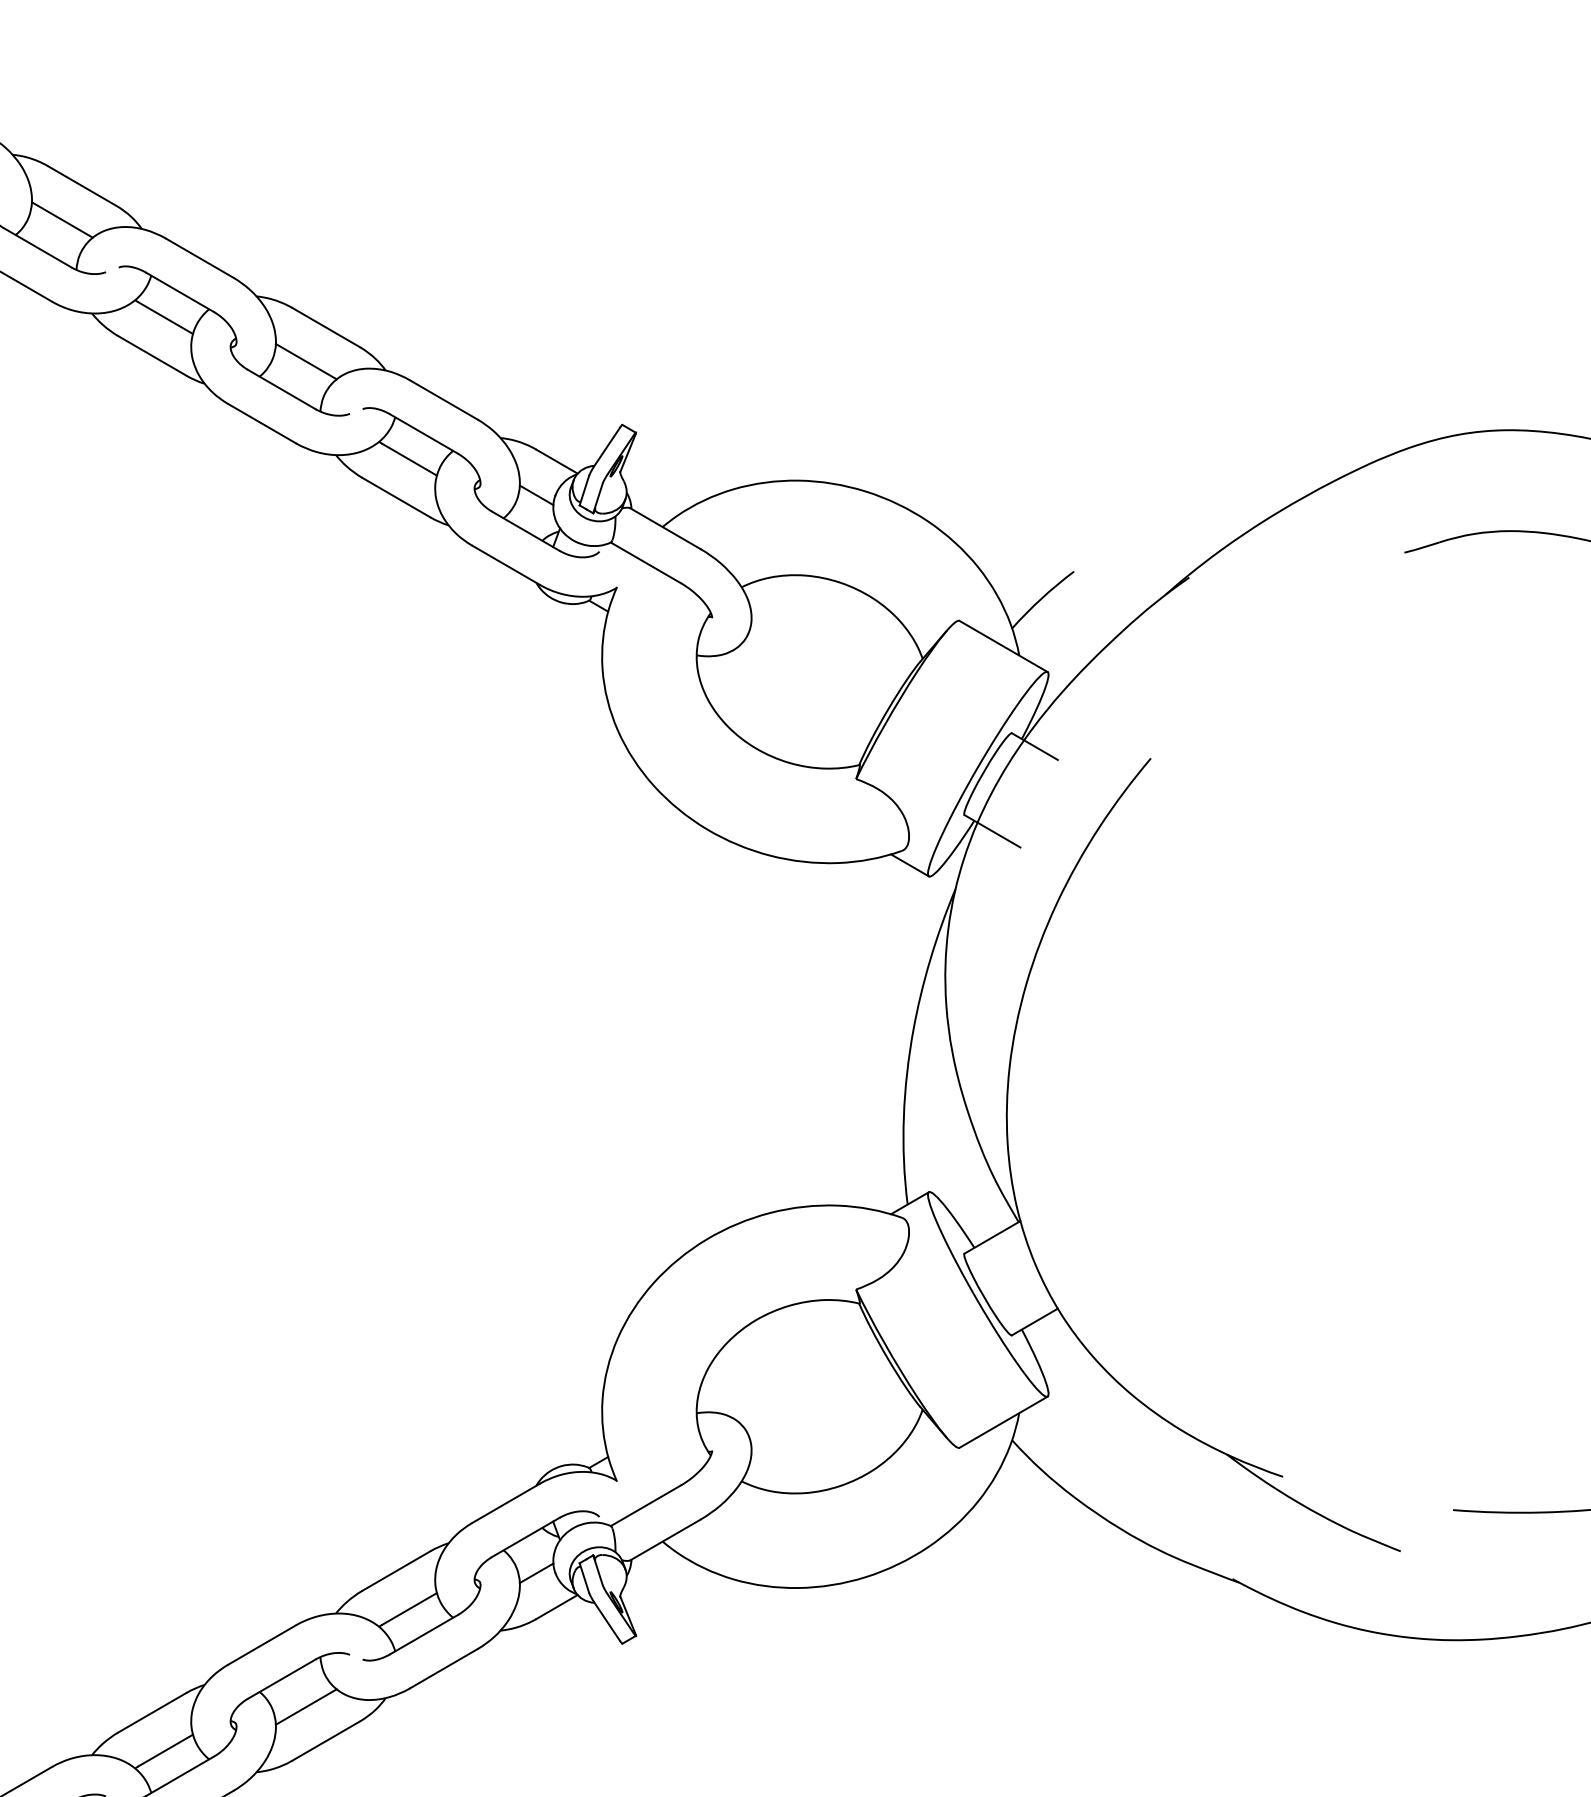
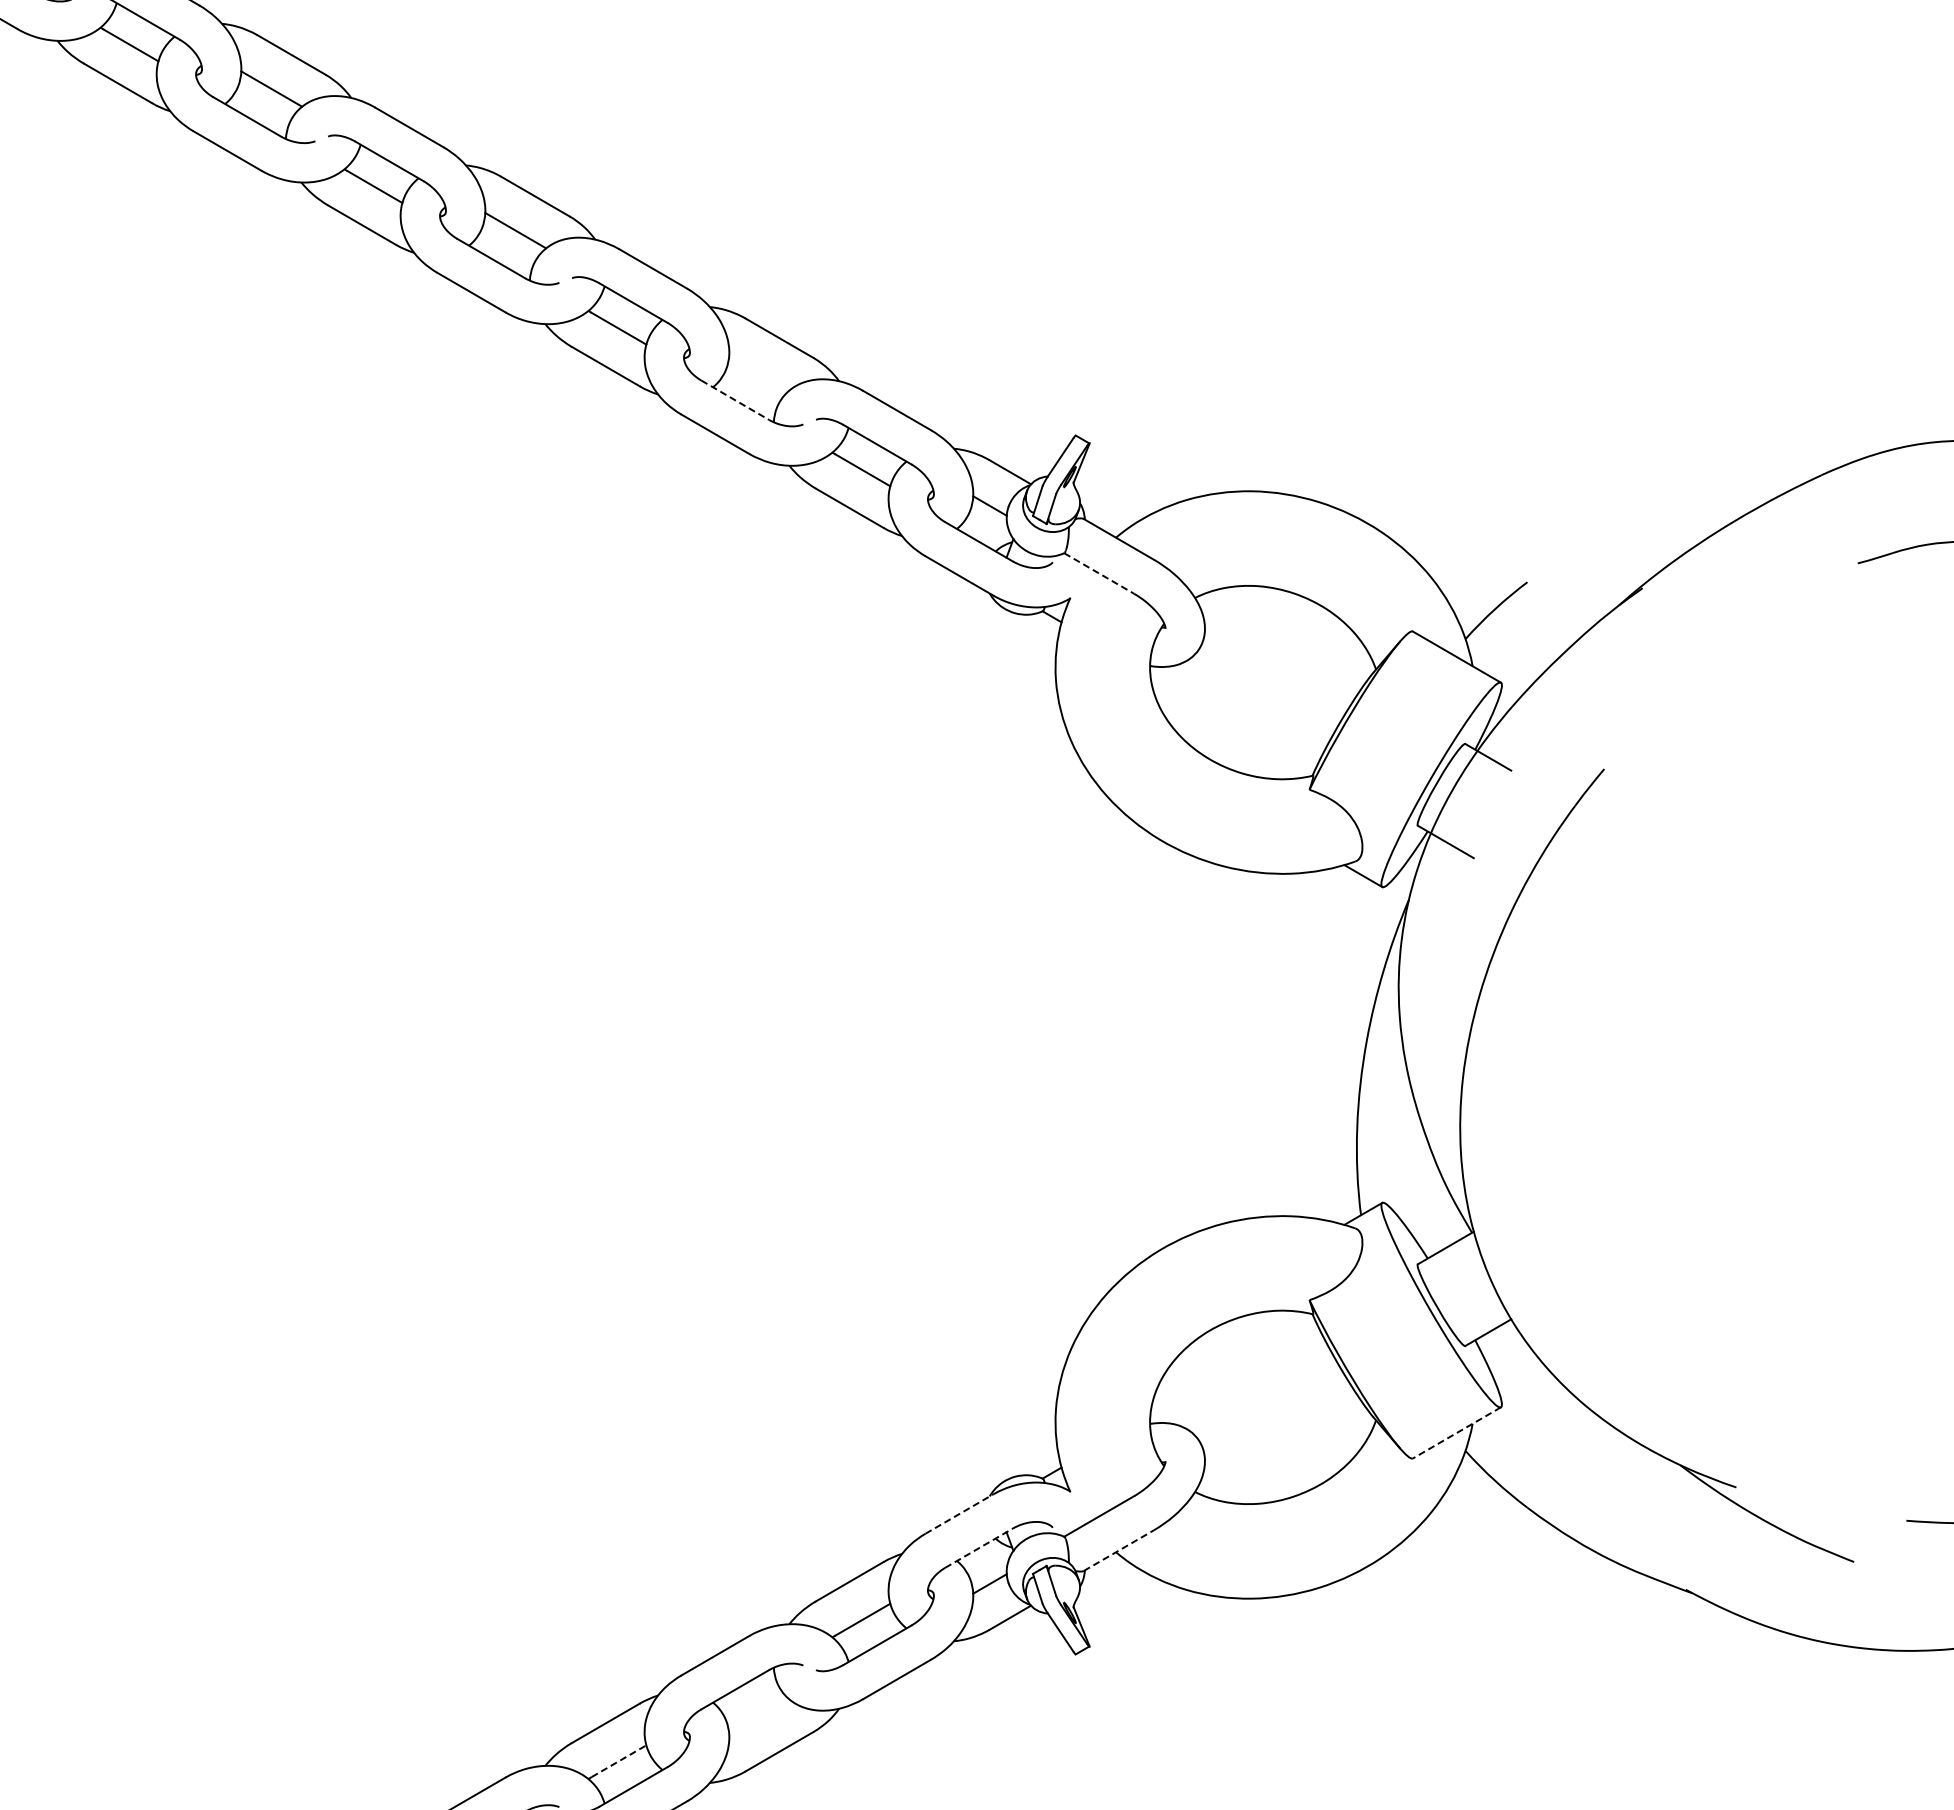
line: (306, 360) -> (759, 371), removed
line: (282, 389) -> (735, 400), solid -> dashed
line: (646, 562) -> (1099, 573), solid -> dashed
line: (1003, 1421) -> (1456, 1432), solid -> dashed
line: (506, 1502) -> (959, 1513), solid -> dashed
line: (526, 1536) -> (979, 1547), solid -> dashed
line: (665, 1539) -> (1118, 1550), solid -> dashed
line: (306, 1706) -> (759, 1717), removed
line: (166, 1750) -> (619, 1761), solid -> dashed

